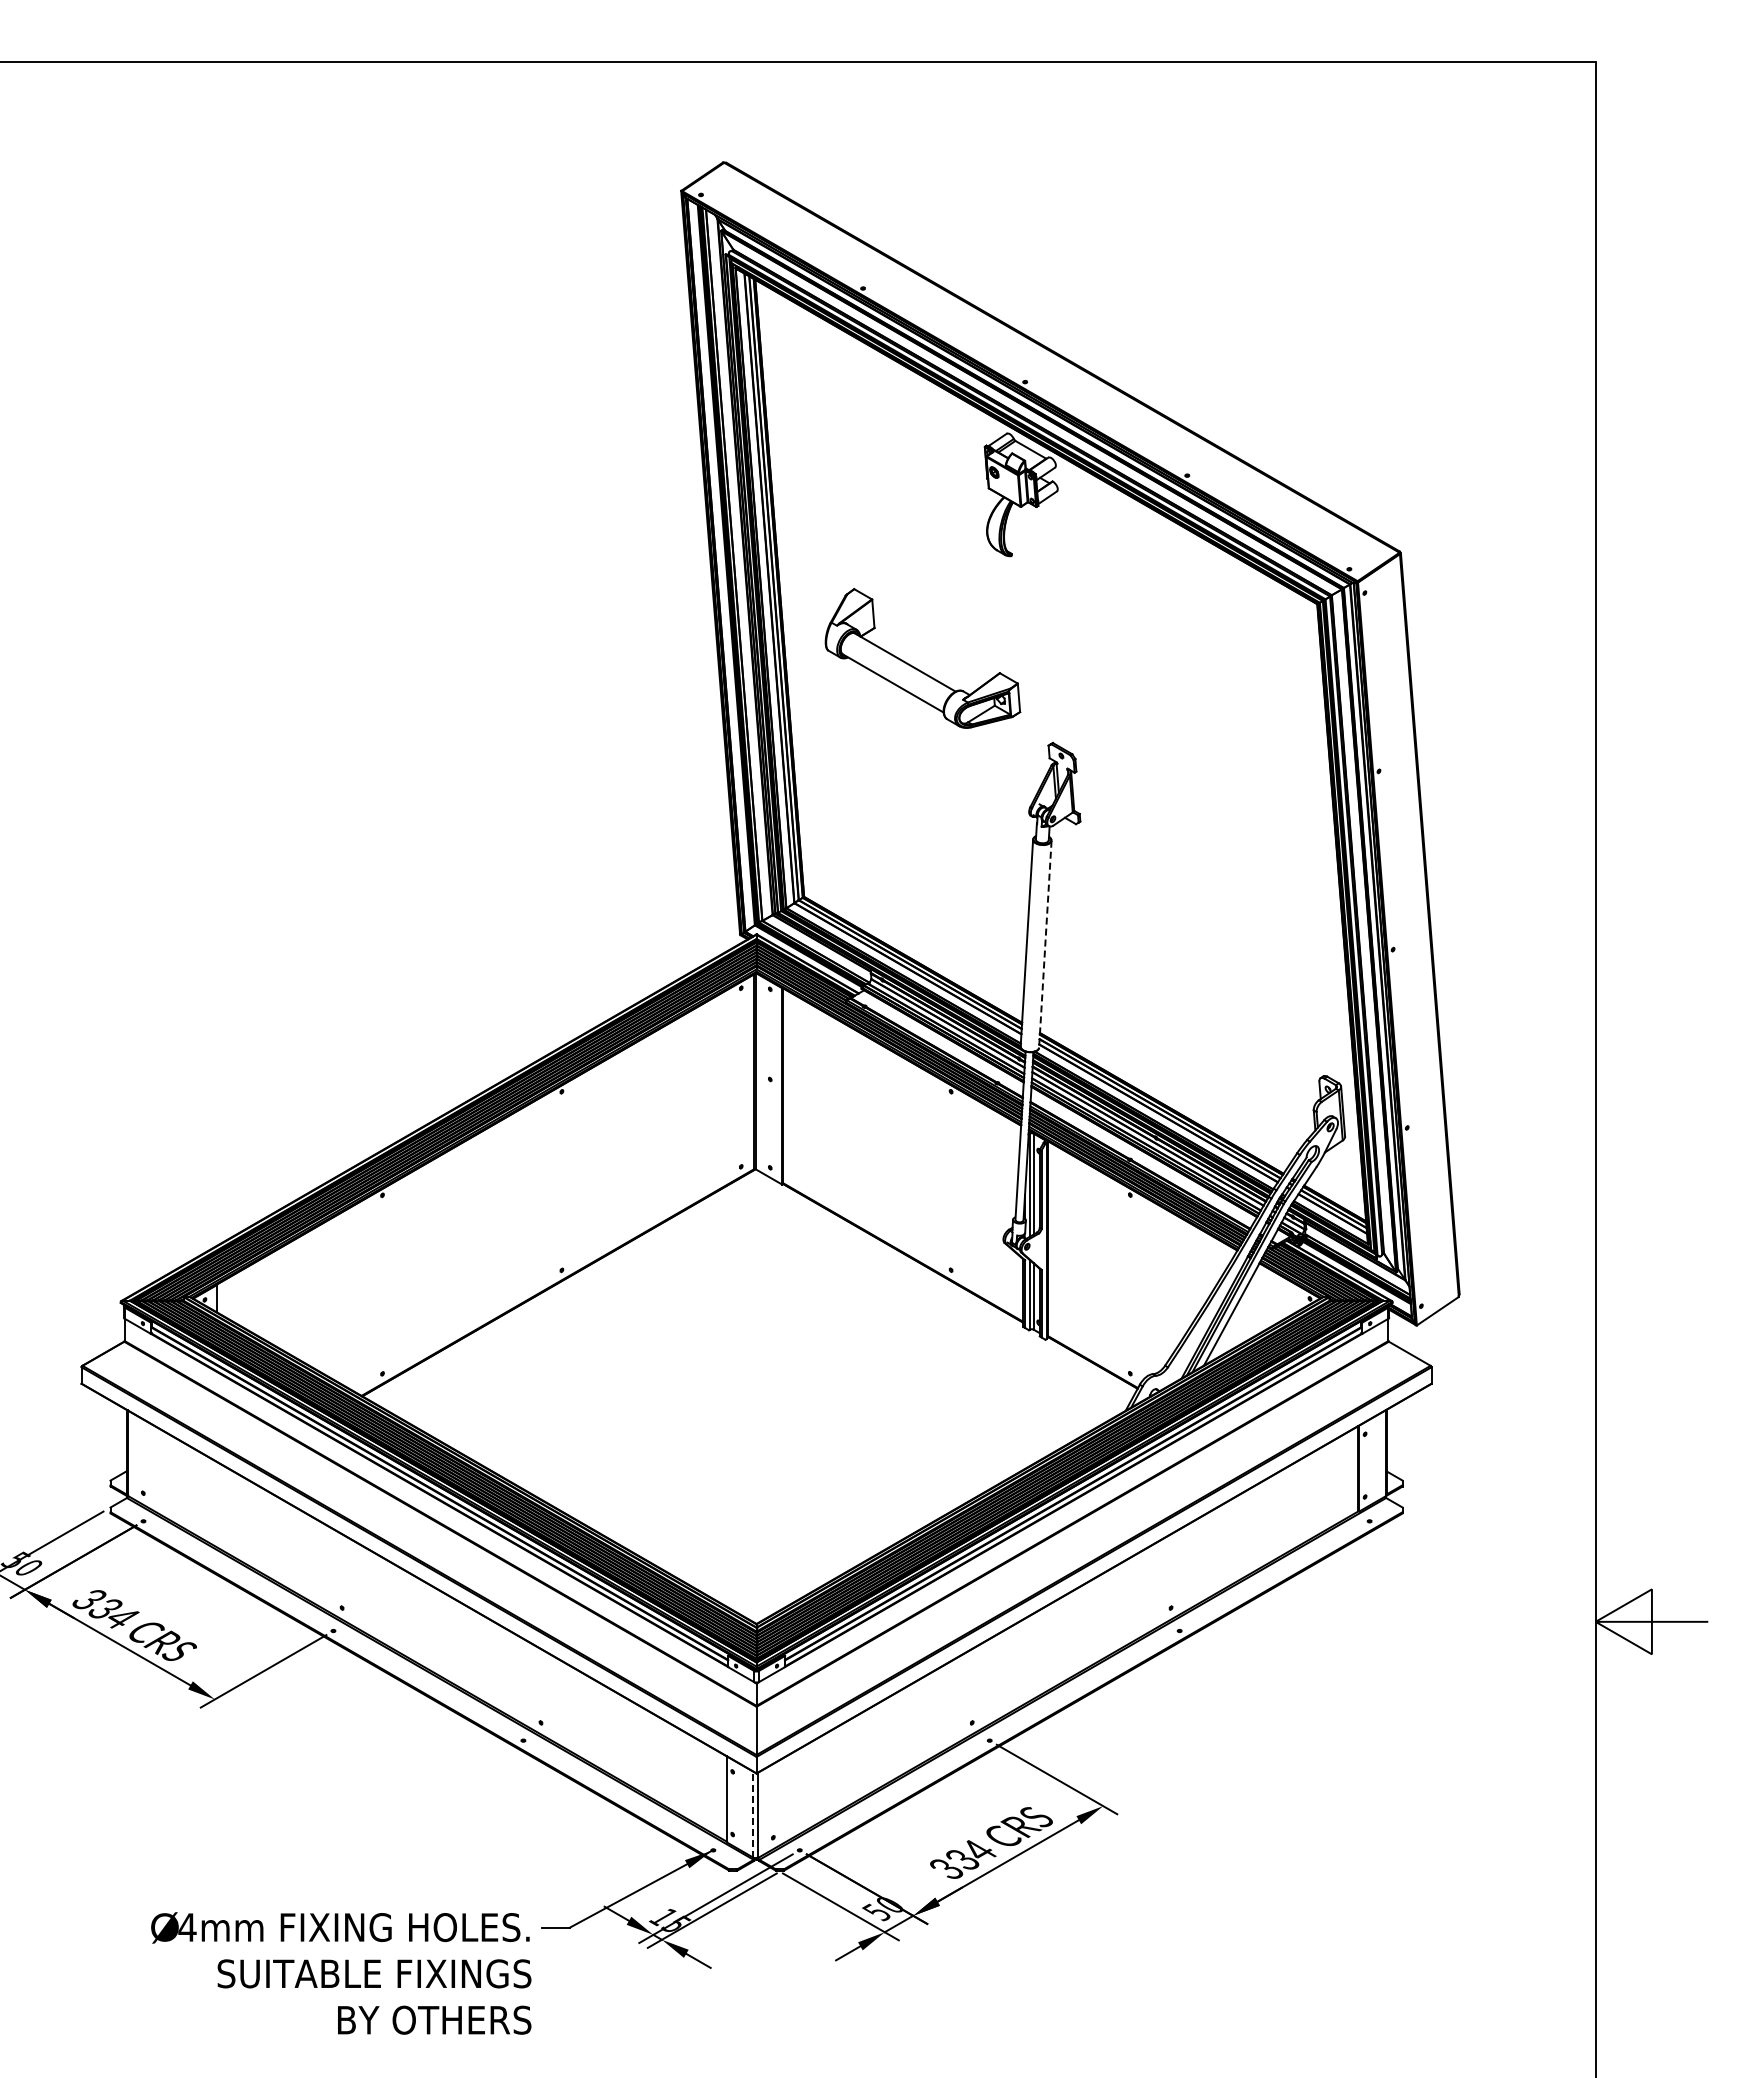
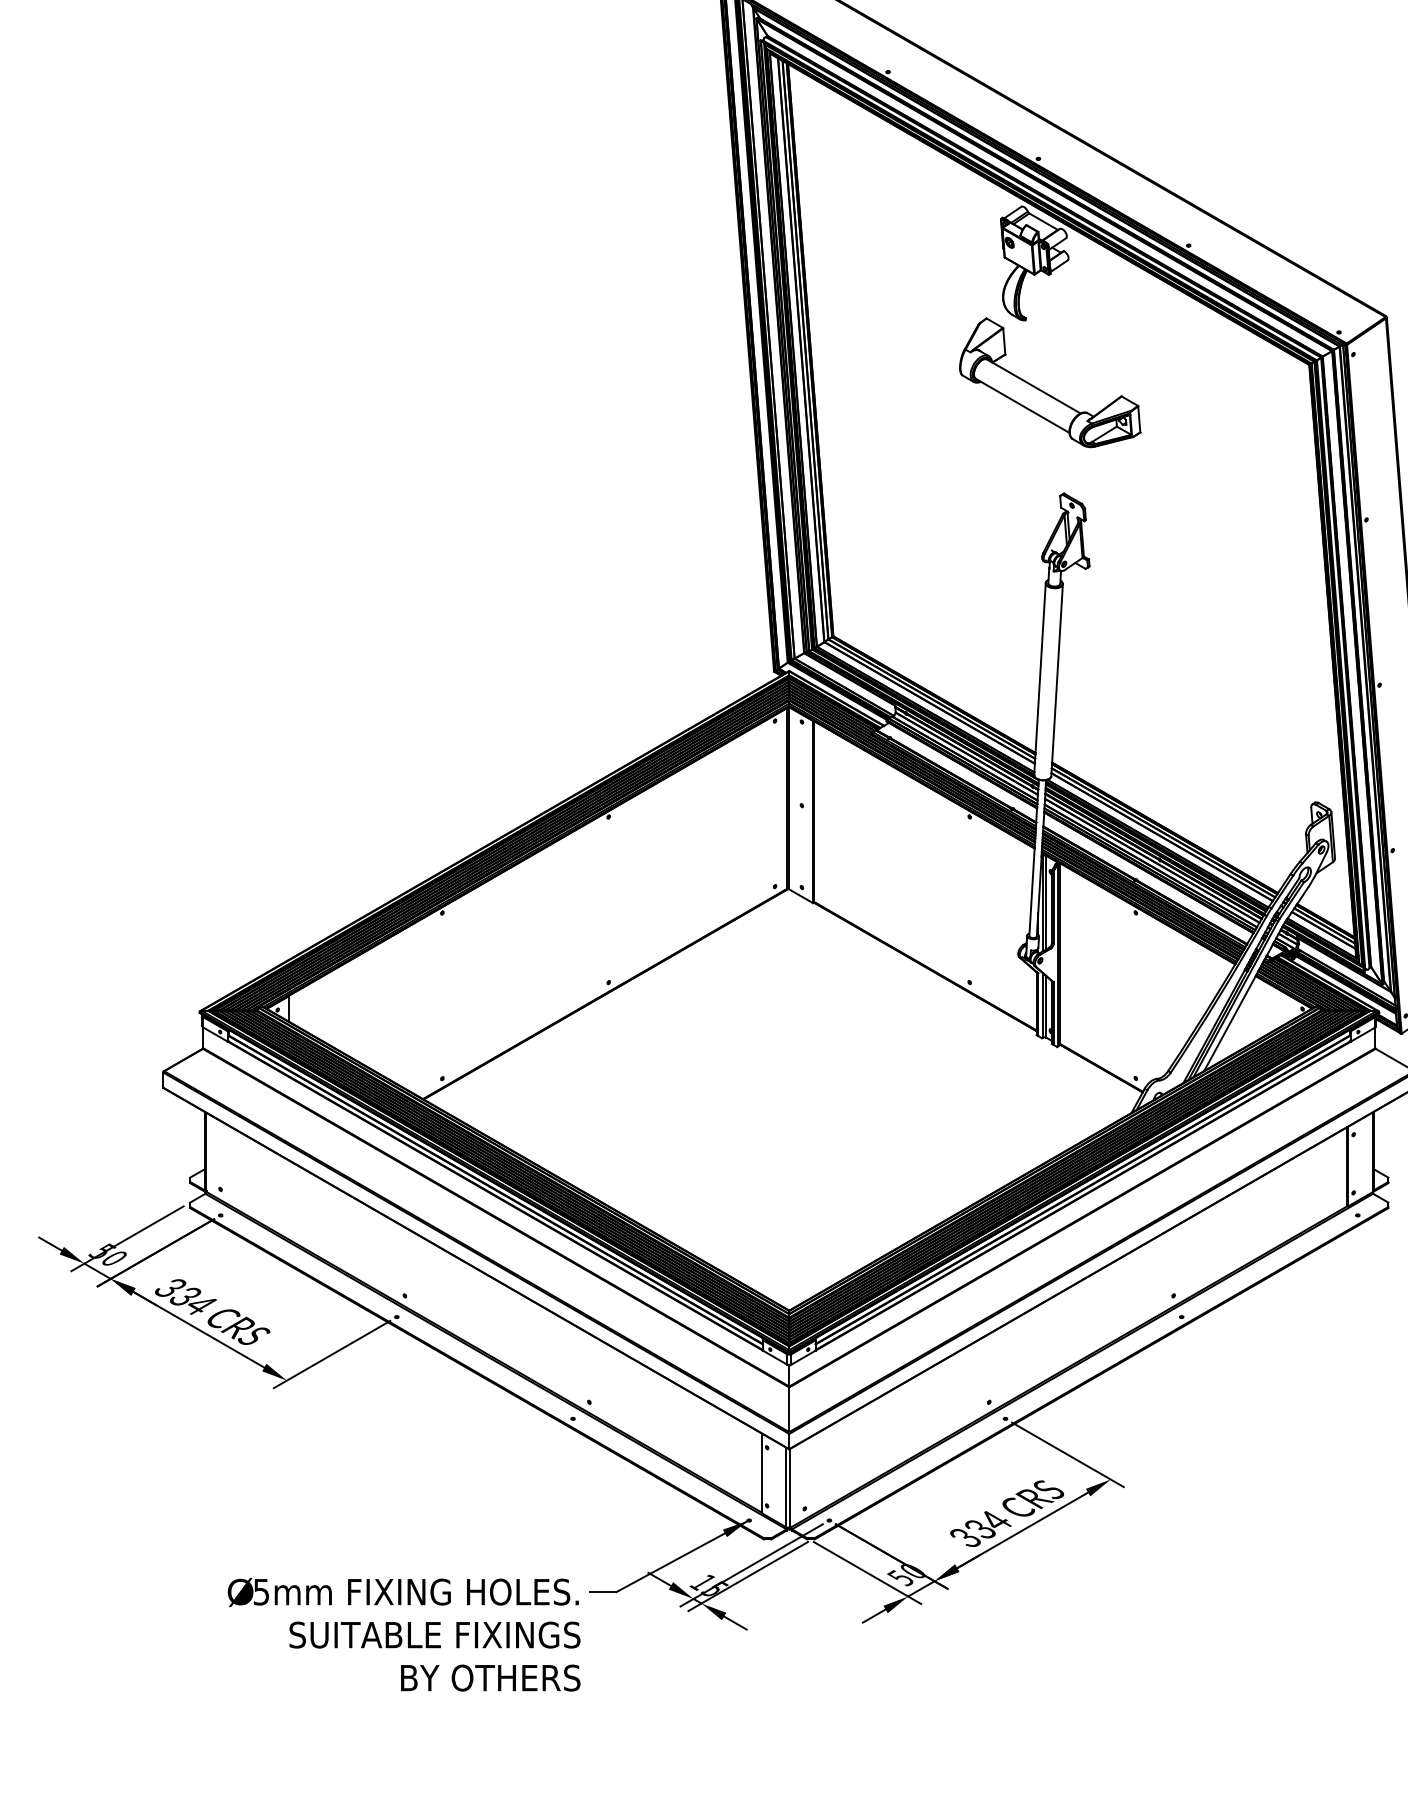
part: (916, 667) -> (1044, 391), moved
line: (1045, 944) -> (1057, 680), dashed -> solid
line: (753, 1814) -> (786, 1487), dashed -> solid
text: (187, 1927) -> (261, 1592), 4mm -> 5mm

